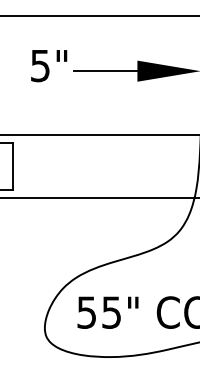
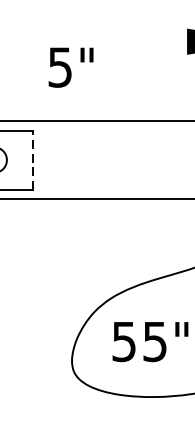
text: (49, 66) -> (71, 68), moved
line: (105, 71) -> (147, 42), removed
line: (13, 166) -> (33, 160), solid -> dashed

